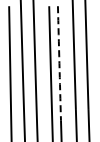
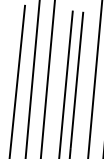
arc: (59, 63) -> (76, 80), dashed -> solid

